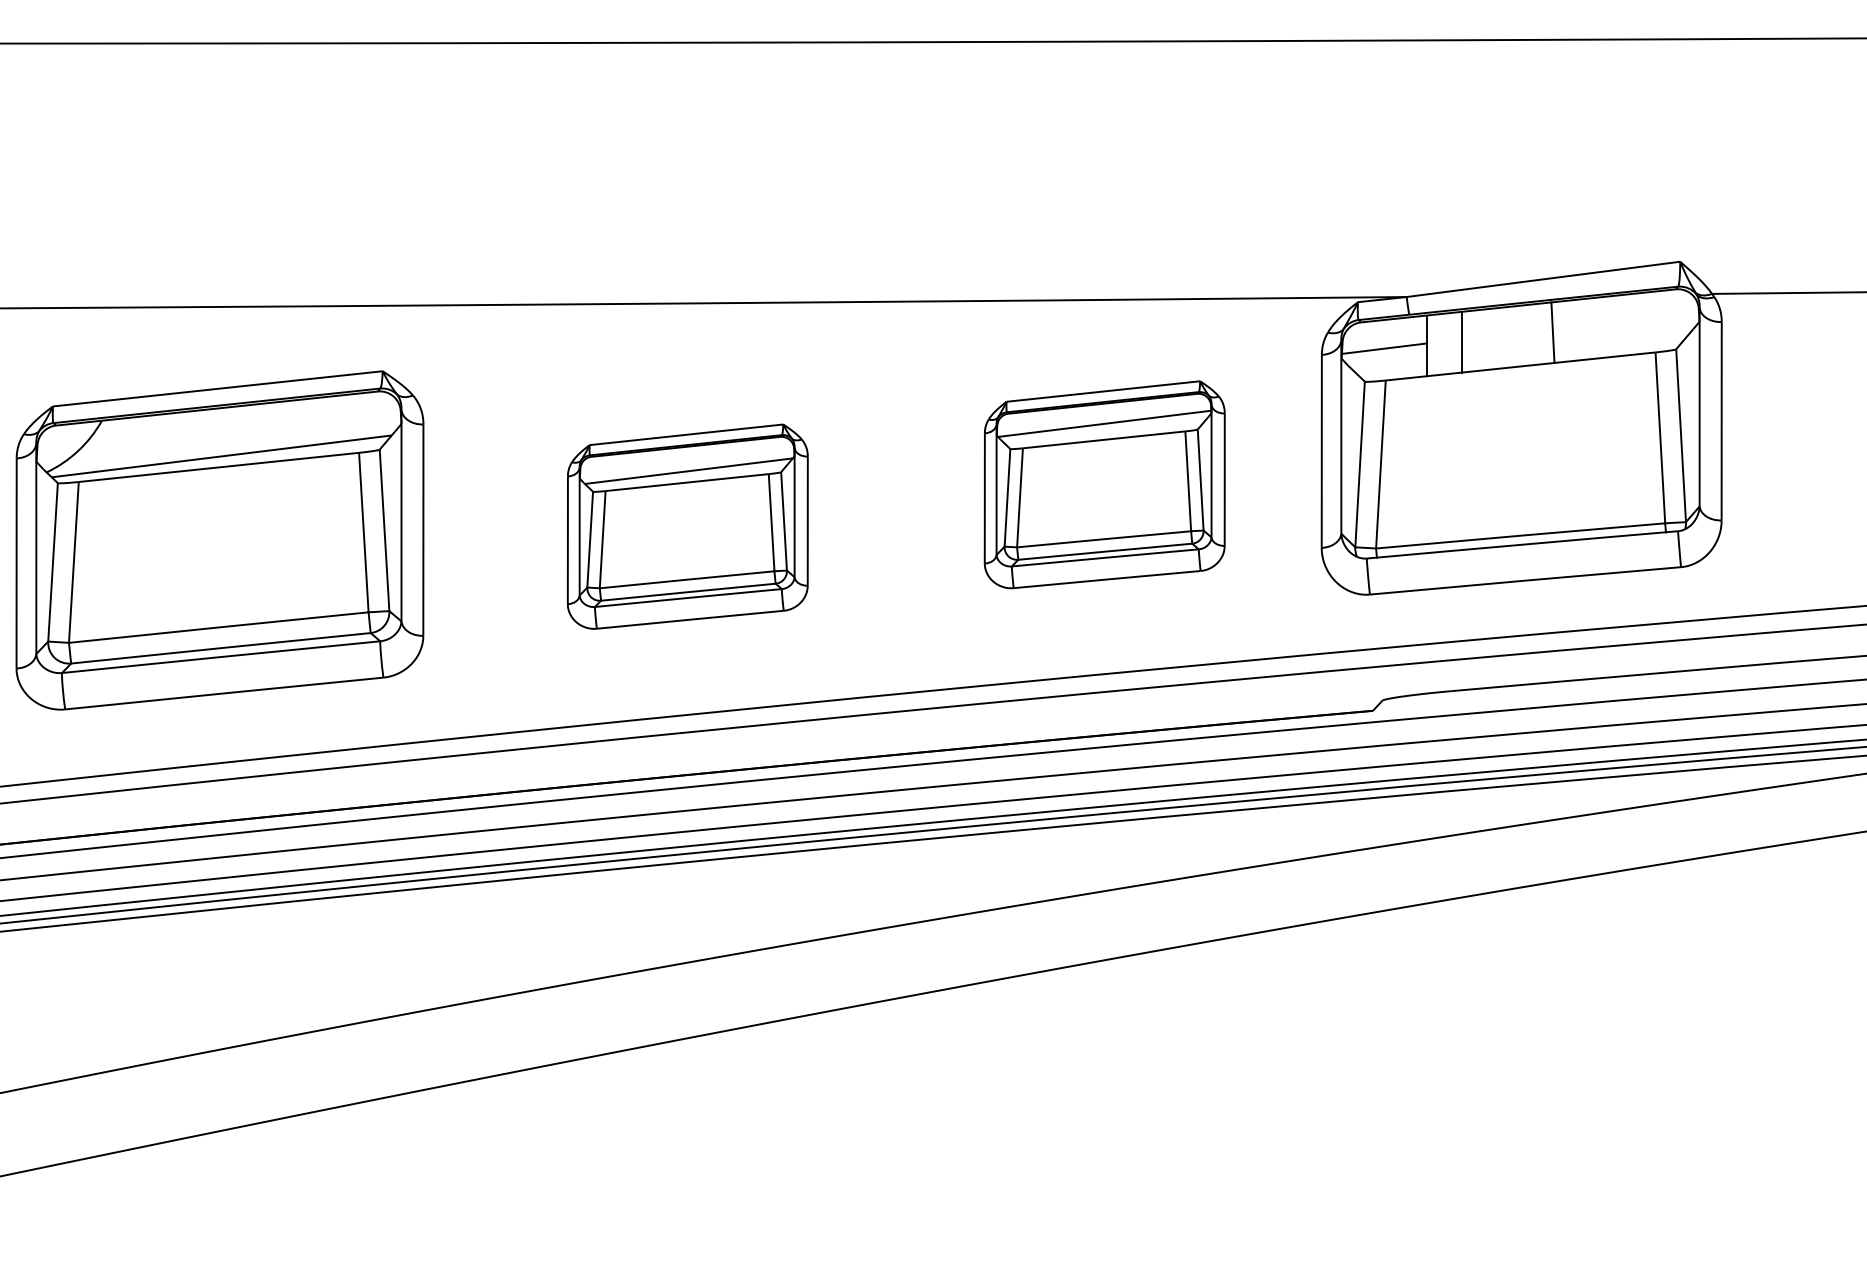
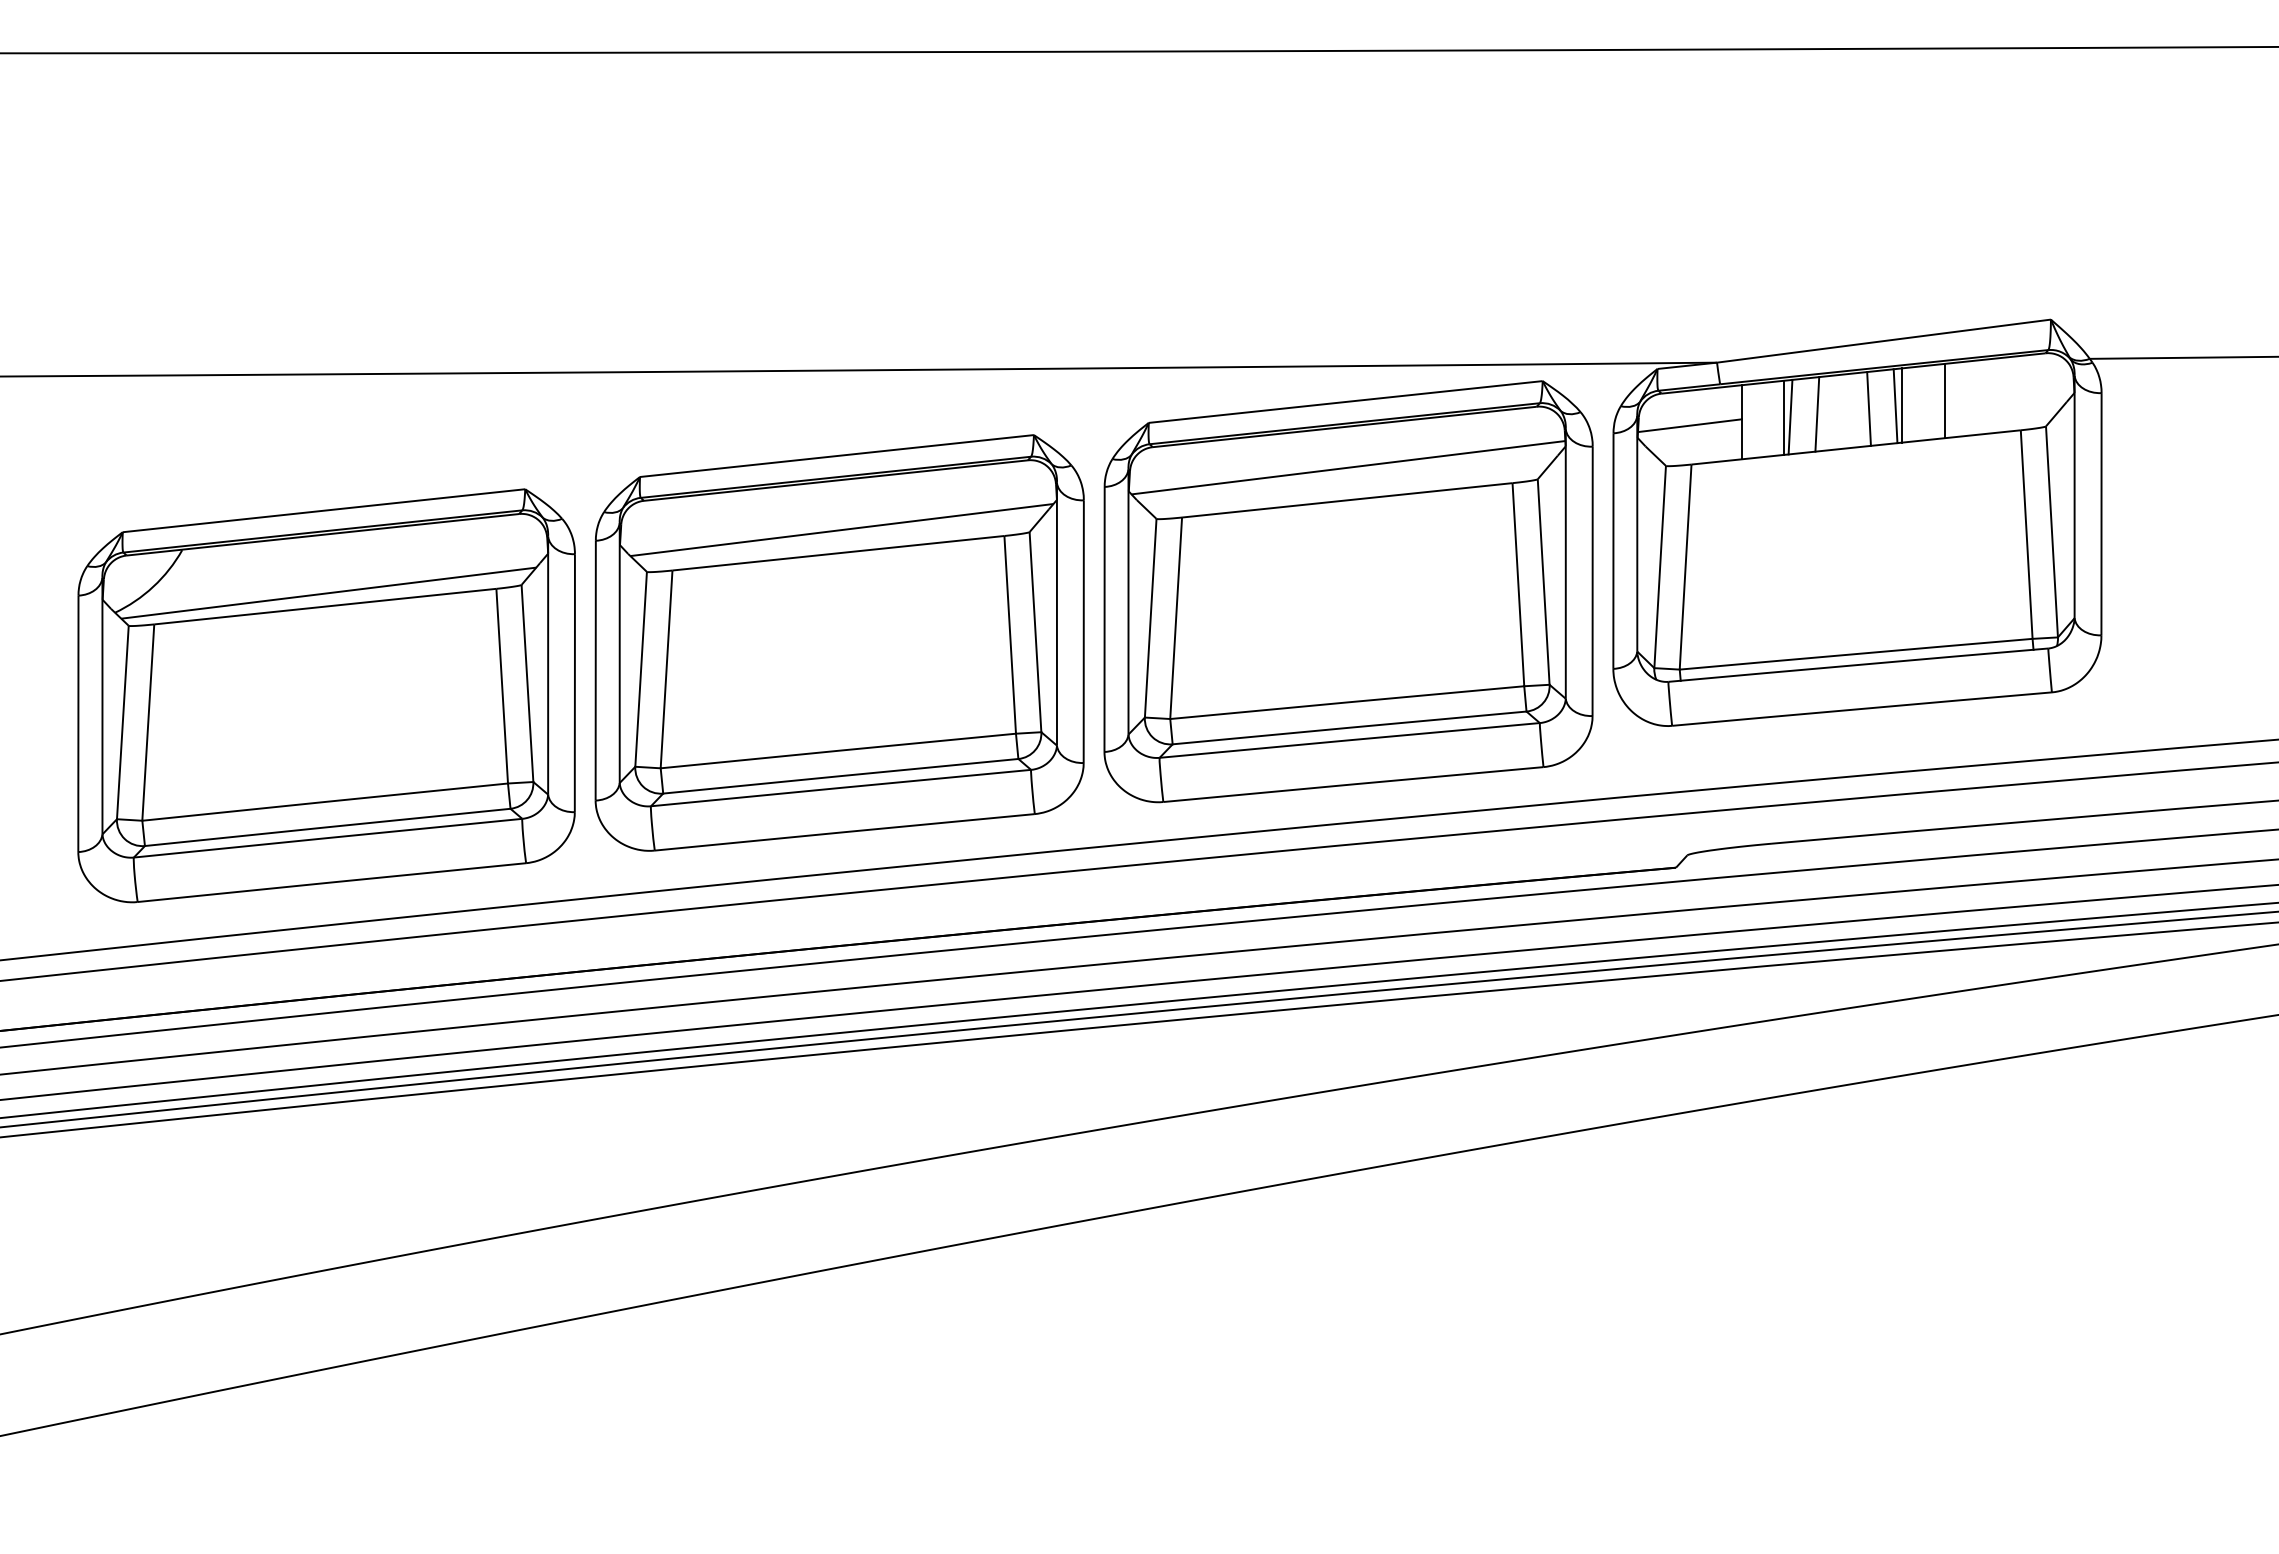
line: (1593, 328) -> (1944, 400), added
line: (1558, 332) -> (1902, 405), added
line: (1530, 334) -> (1868, 408), added
line: (1488, 339) -> (1817, 414), added
line: (1466, 341) -> (1790, 416), added
part: (1104, 484) -> (1348, 591), size x1.67
part: (687, 526) -> (839, 642), size x1.67
part: (219, 540) -> (326, 695), moved

